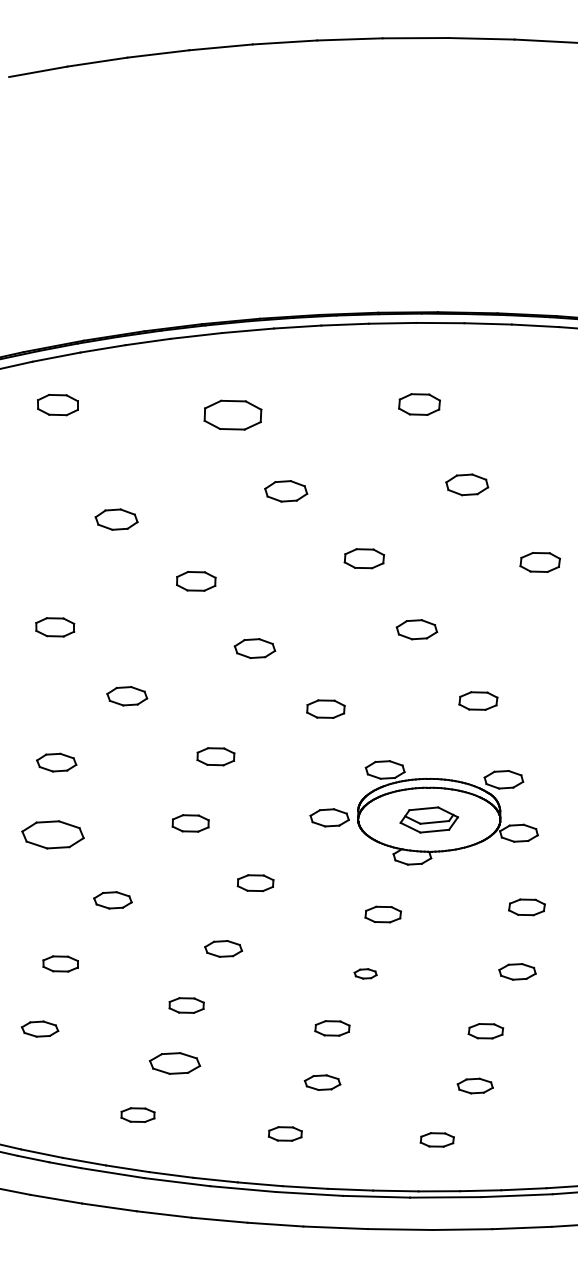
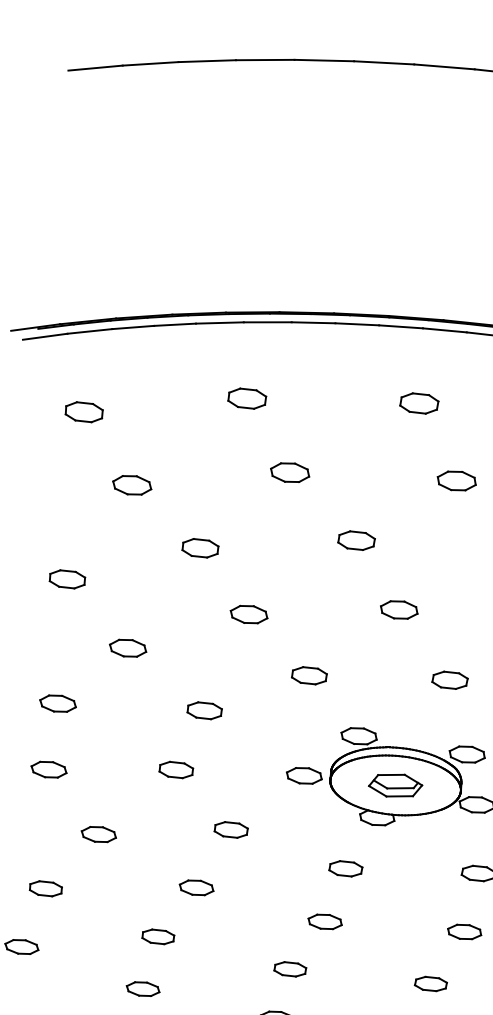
part: (57, 404) -> (83, 411), moved
part: (232, 415) -> (246, 398), size x0.71
part: (52, 834) -> (48, 769), size x0.62
part: (365, 973) -> (324, 921), size x1.67
part: (175, 1063) -> (143, 989), size x0.71

